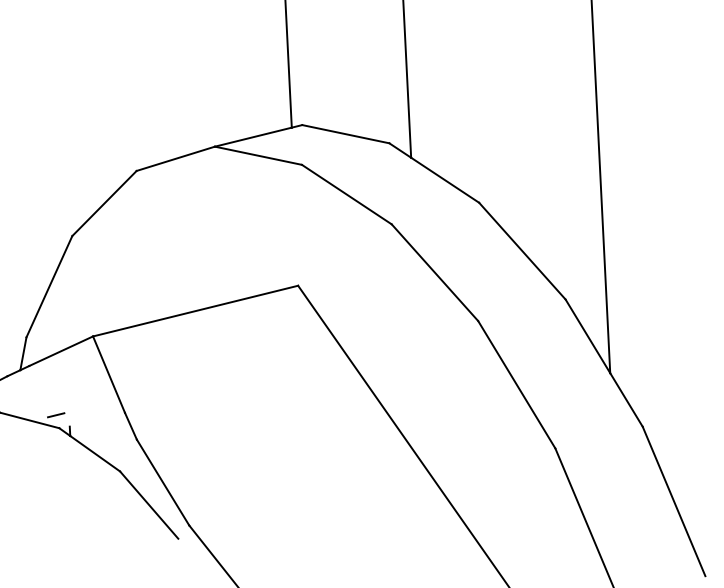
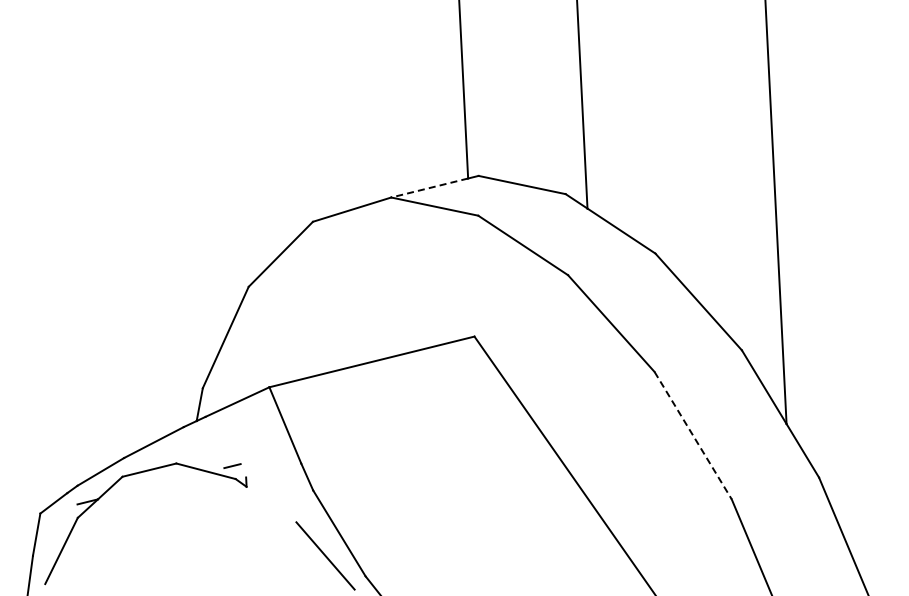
line: (253, 137) -> (429, 188), solid -> dashed
line: (517, 385) -> (693, 436), solid -> dashed
line: (95, 453) -> (271, 504), removed

